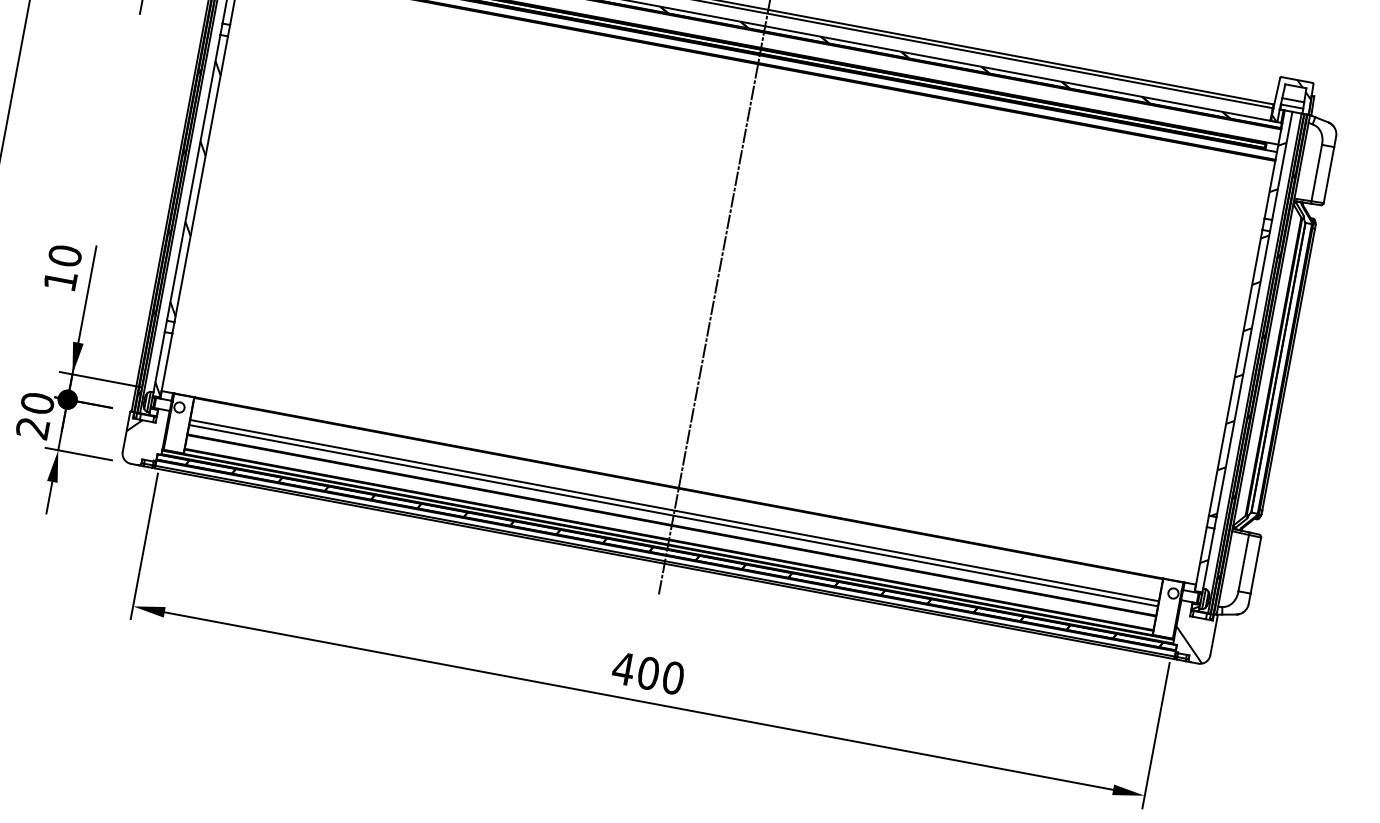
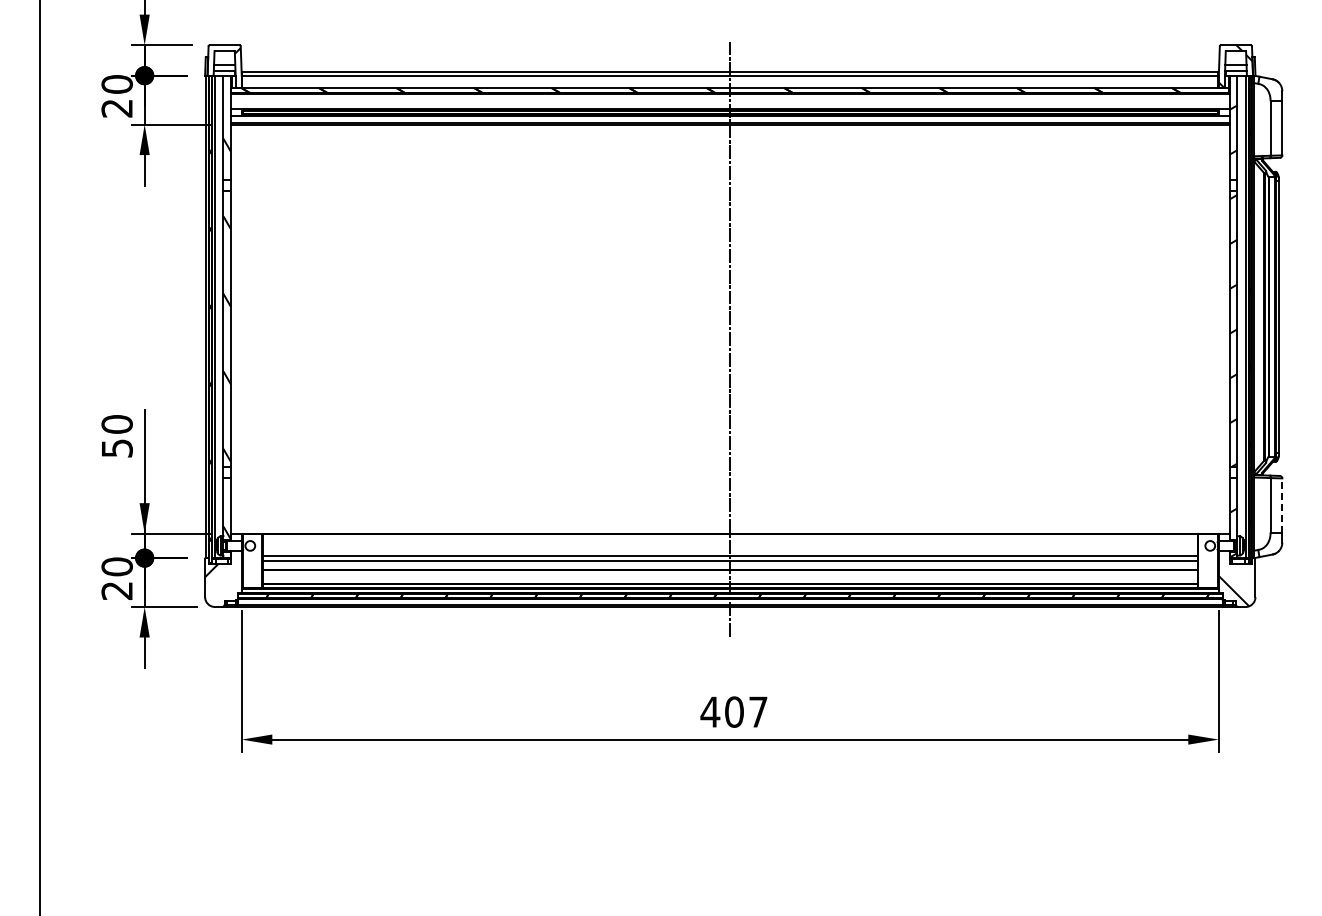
text: (60, 280) -> (117, 448), 10 -> 50
line: (1256, 564) -> (1282, 504), solid -> dashed
text: (673, 677) -> (758, 711), 400 -> 407

